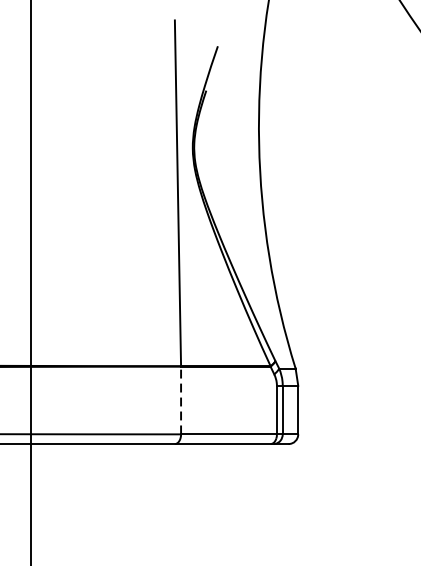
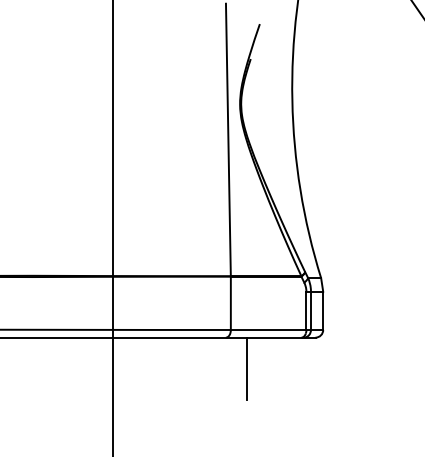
line: (180, 400) -> (230, 303), dashed -> solid
line: (202, 483) -> (247, 368), added

